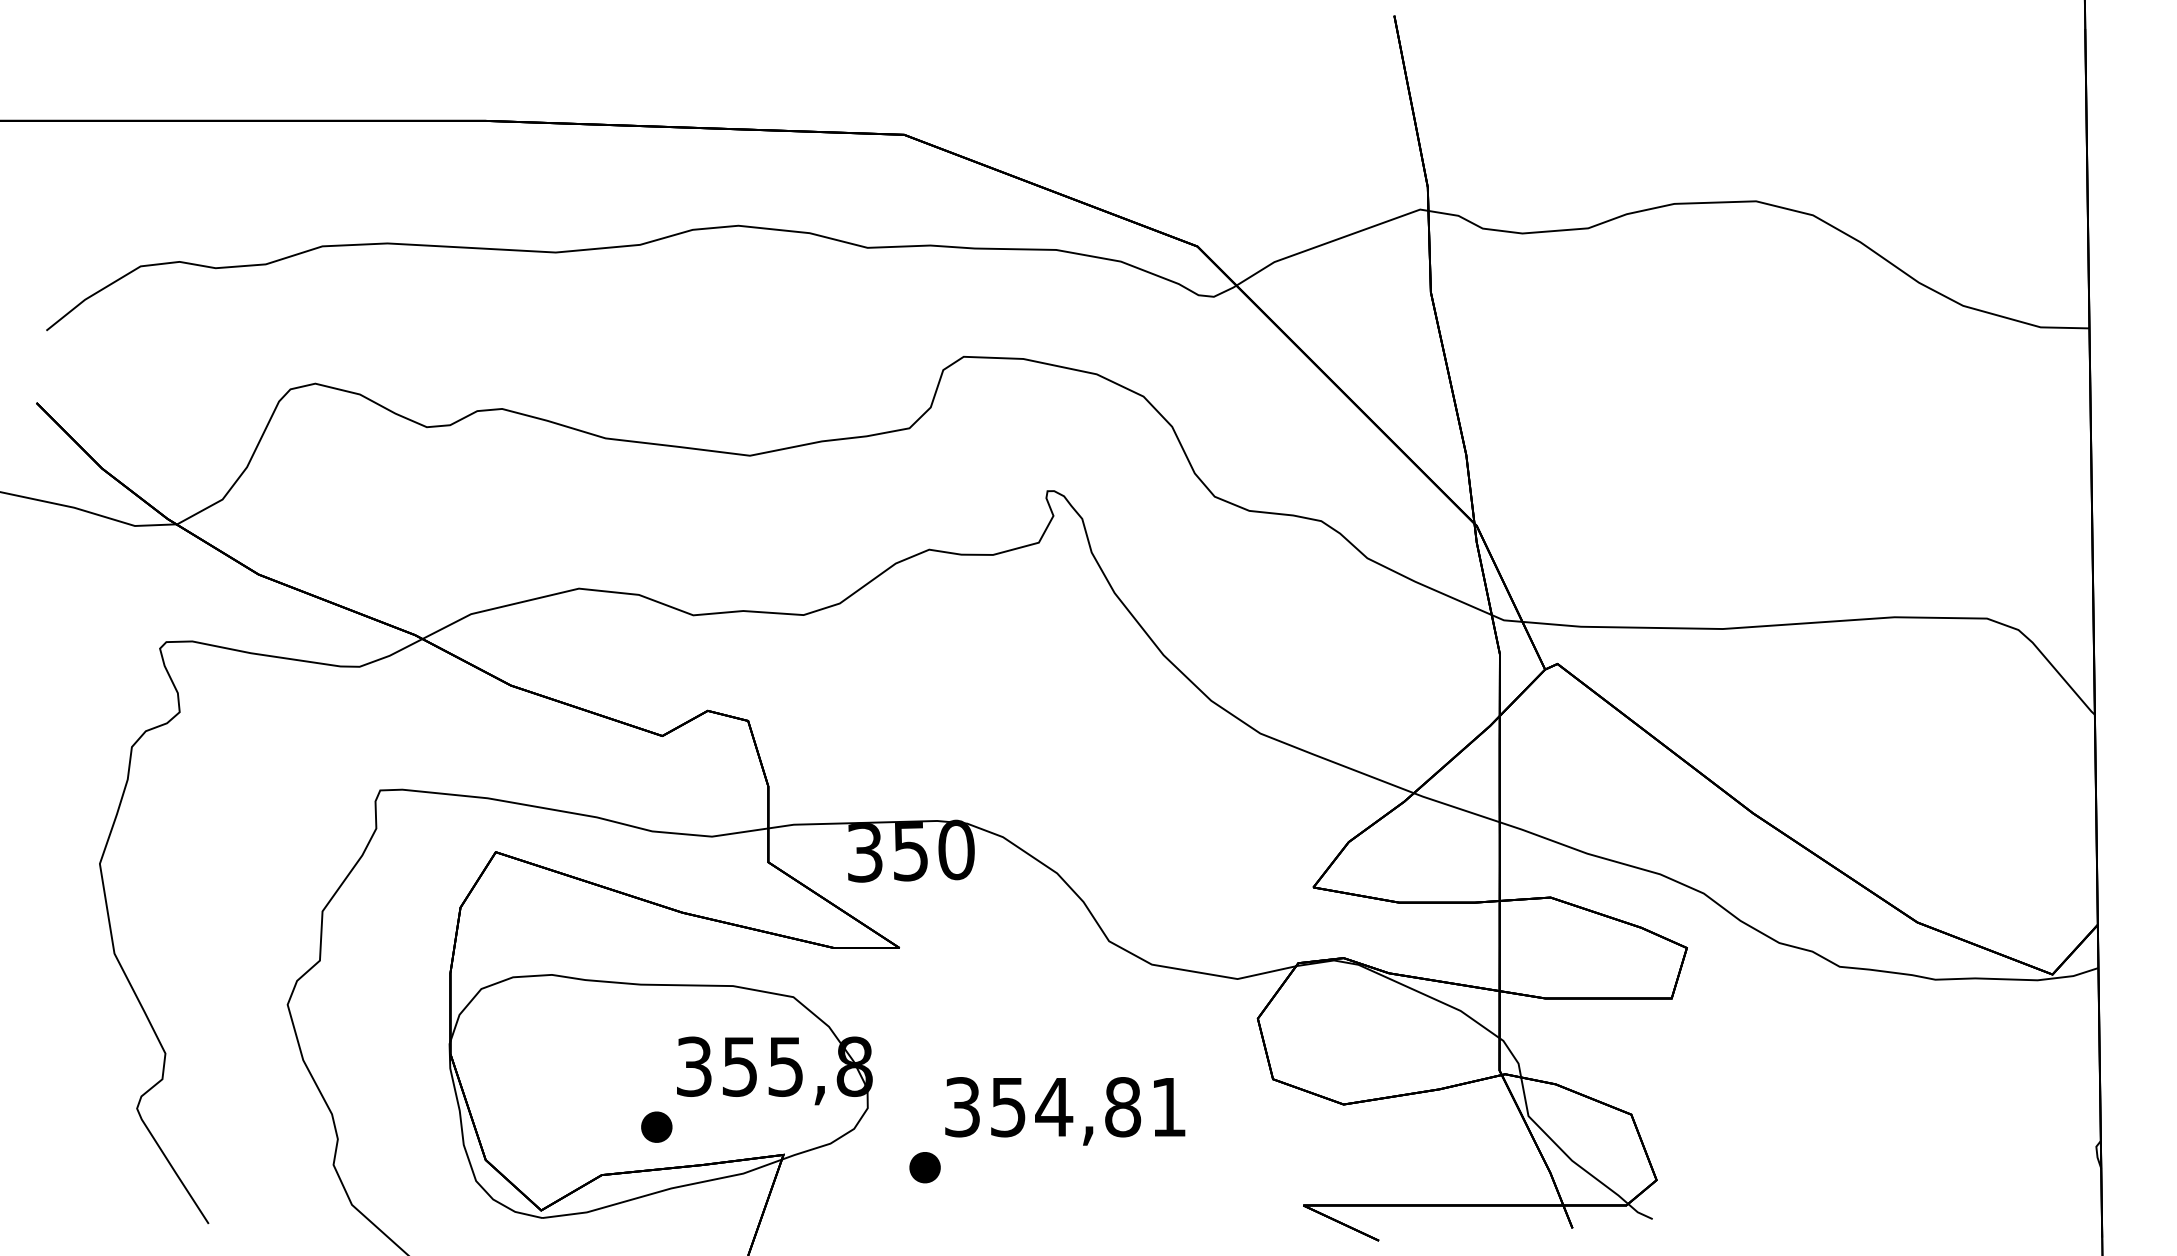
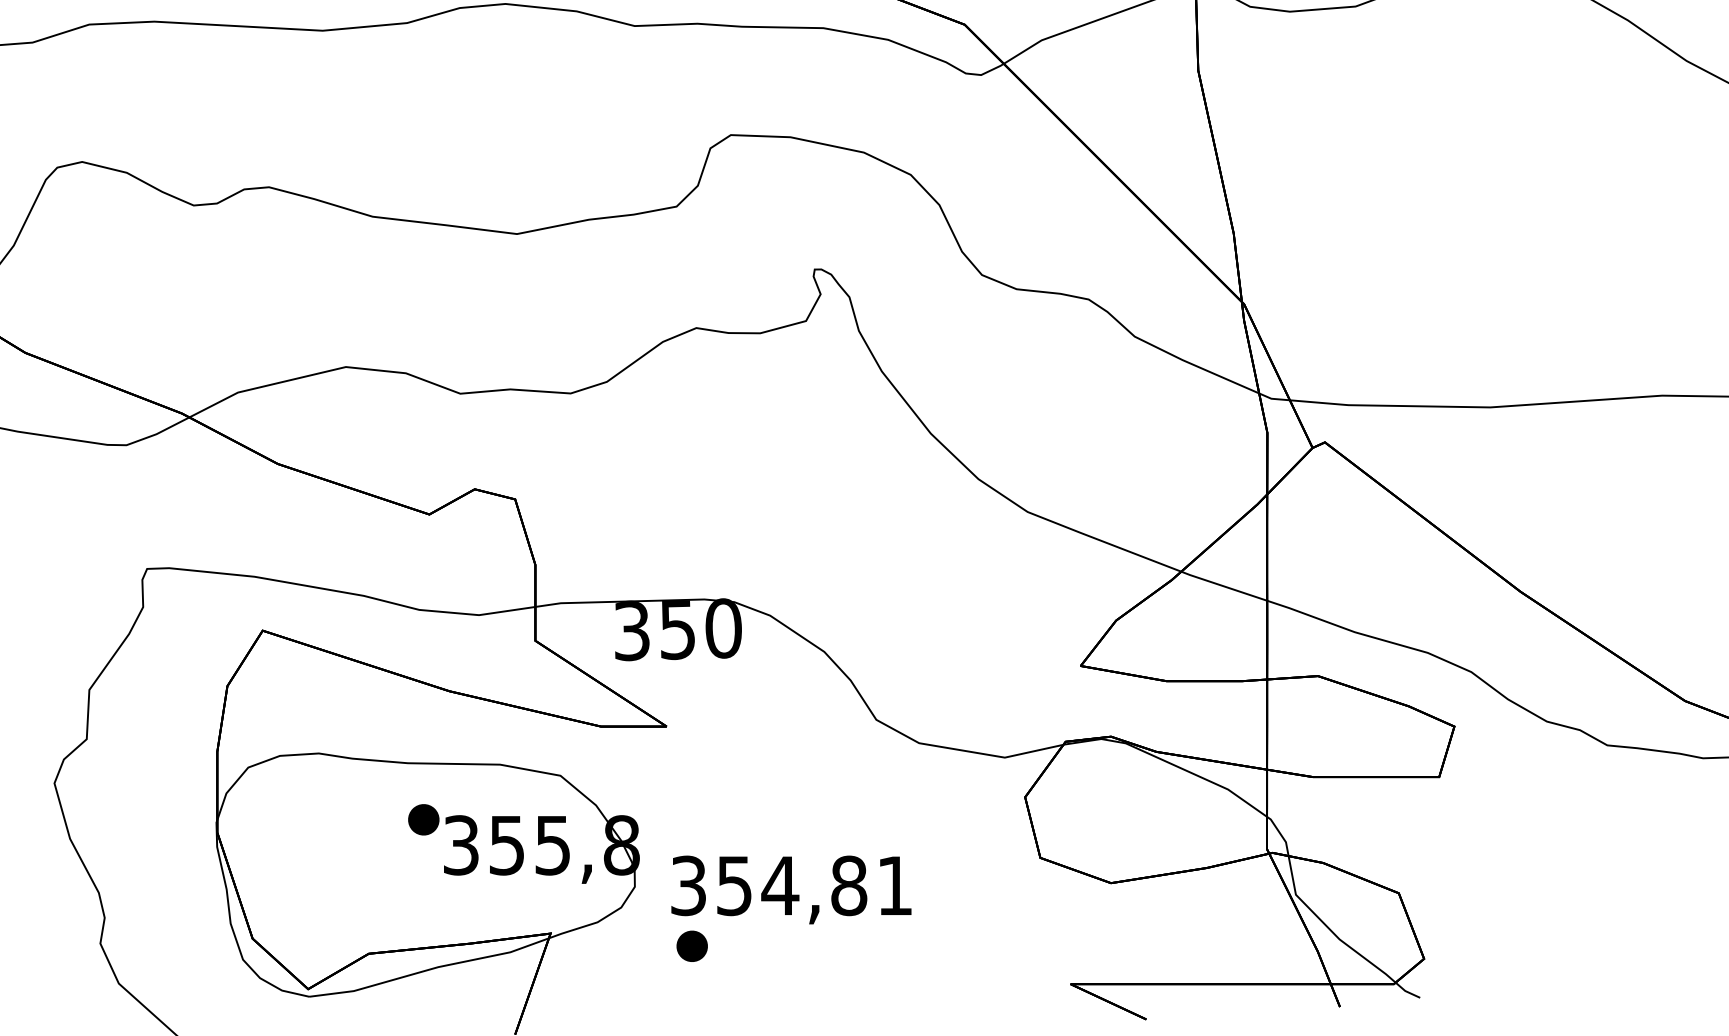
text: (1065, 1111) -> (791, 890), moved
part: (656, 1126) -> (423, 819), moved

